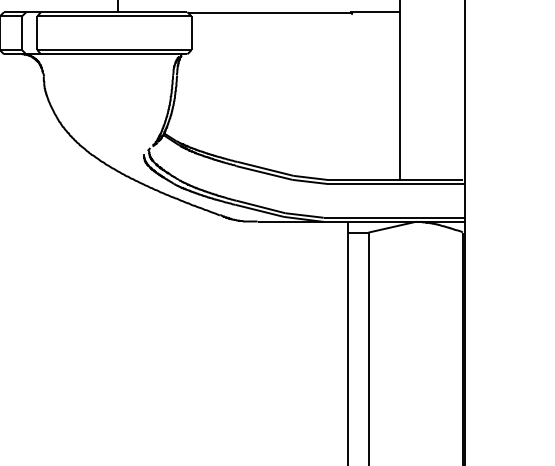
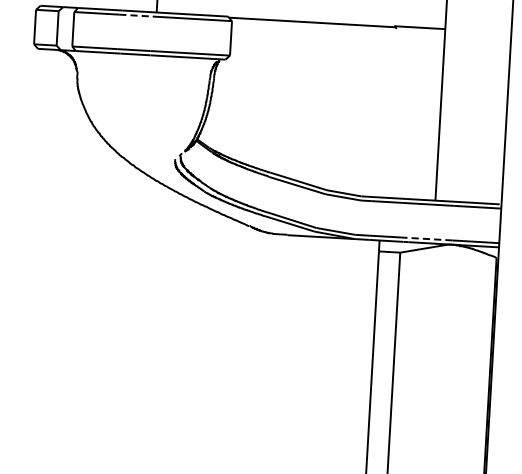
line: (98, 16) -> (136, 15), solid -> dashed
line: (394, 217) -> (427, 238), solid -> dashed

